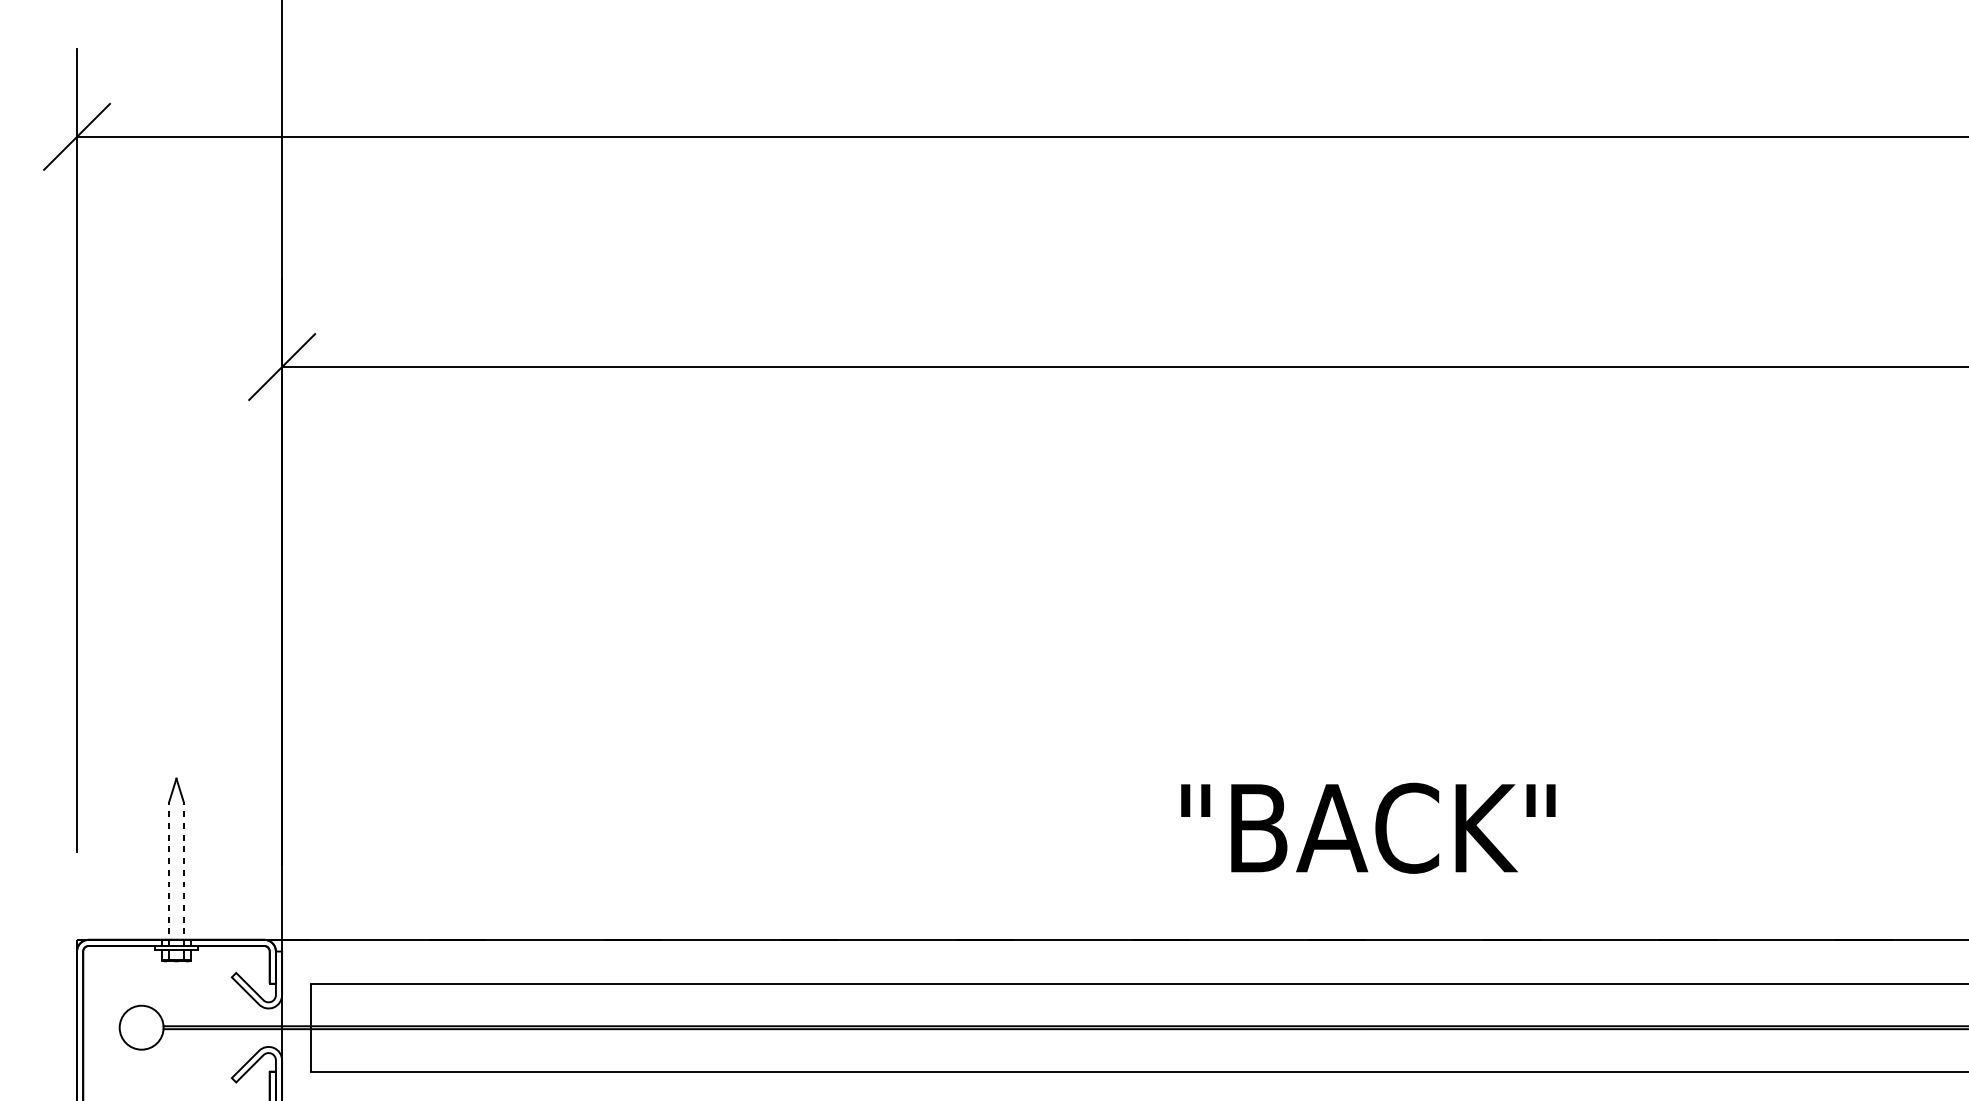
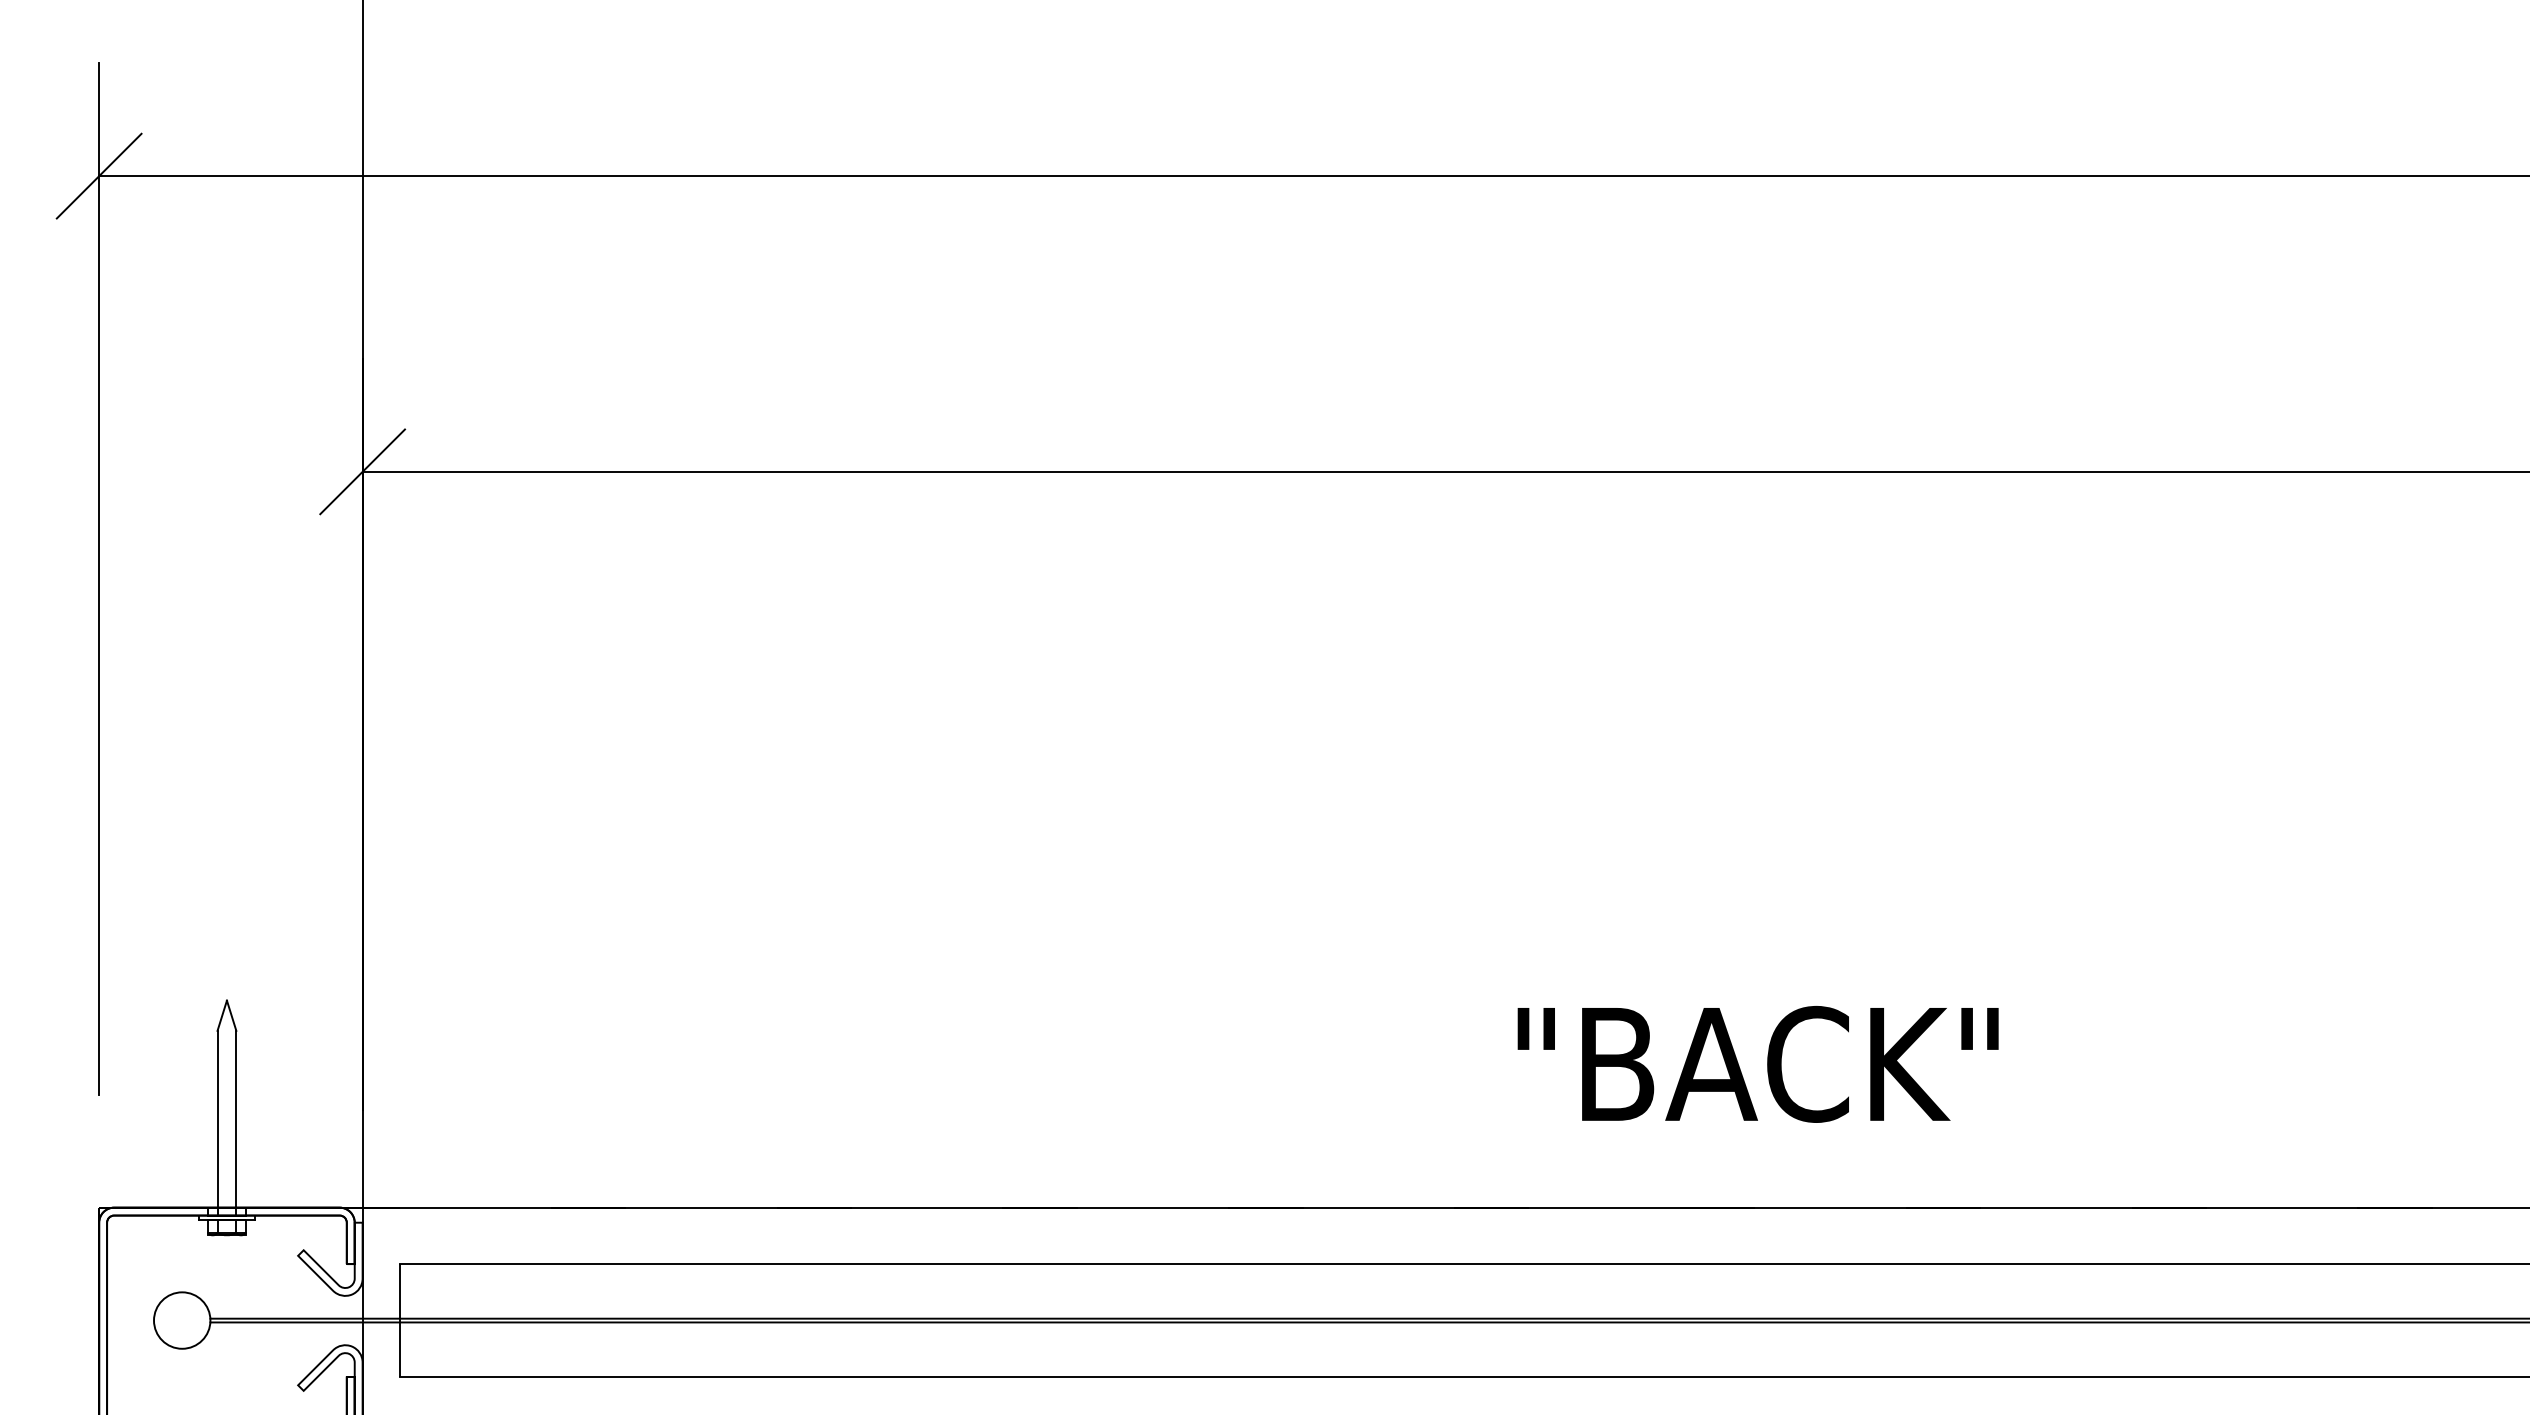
line: (169, 873) -> (217, 1122), dashed -> solid
line: (183, 873) -> (236, 1122), dashed -> solid

